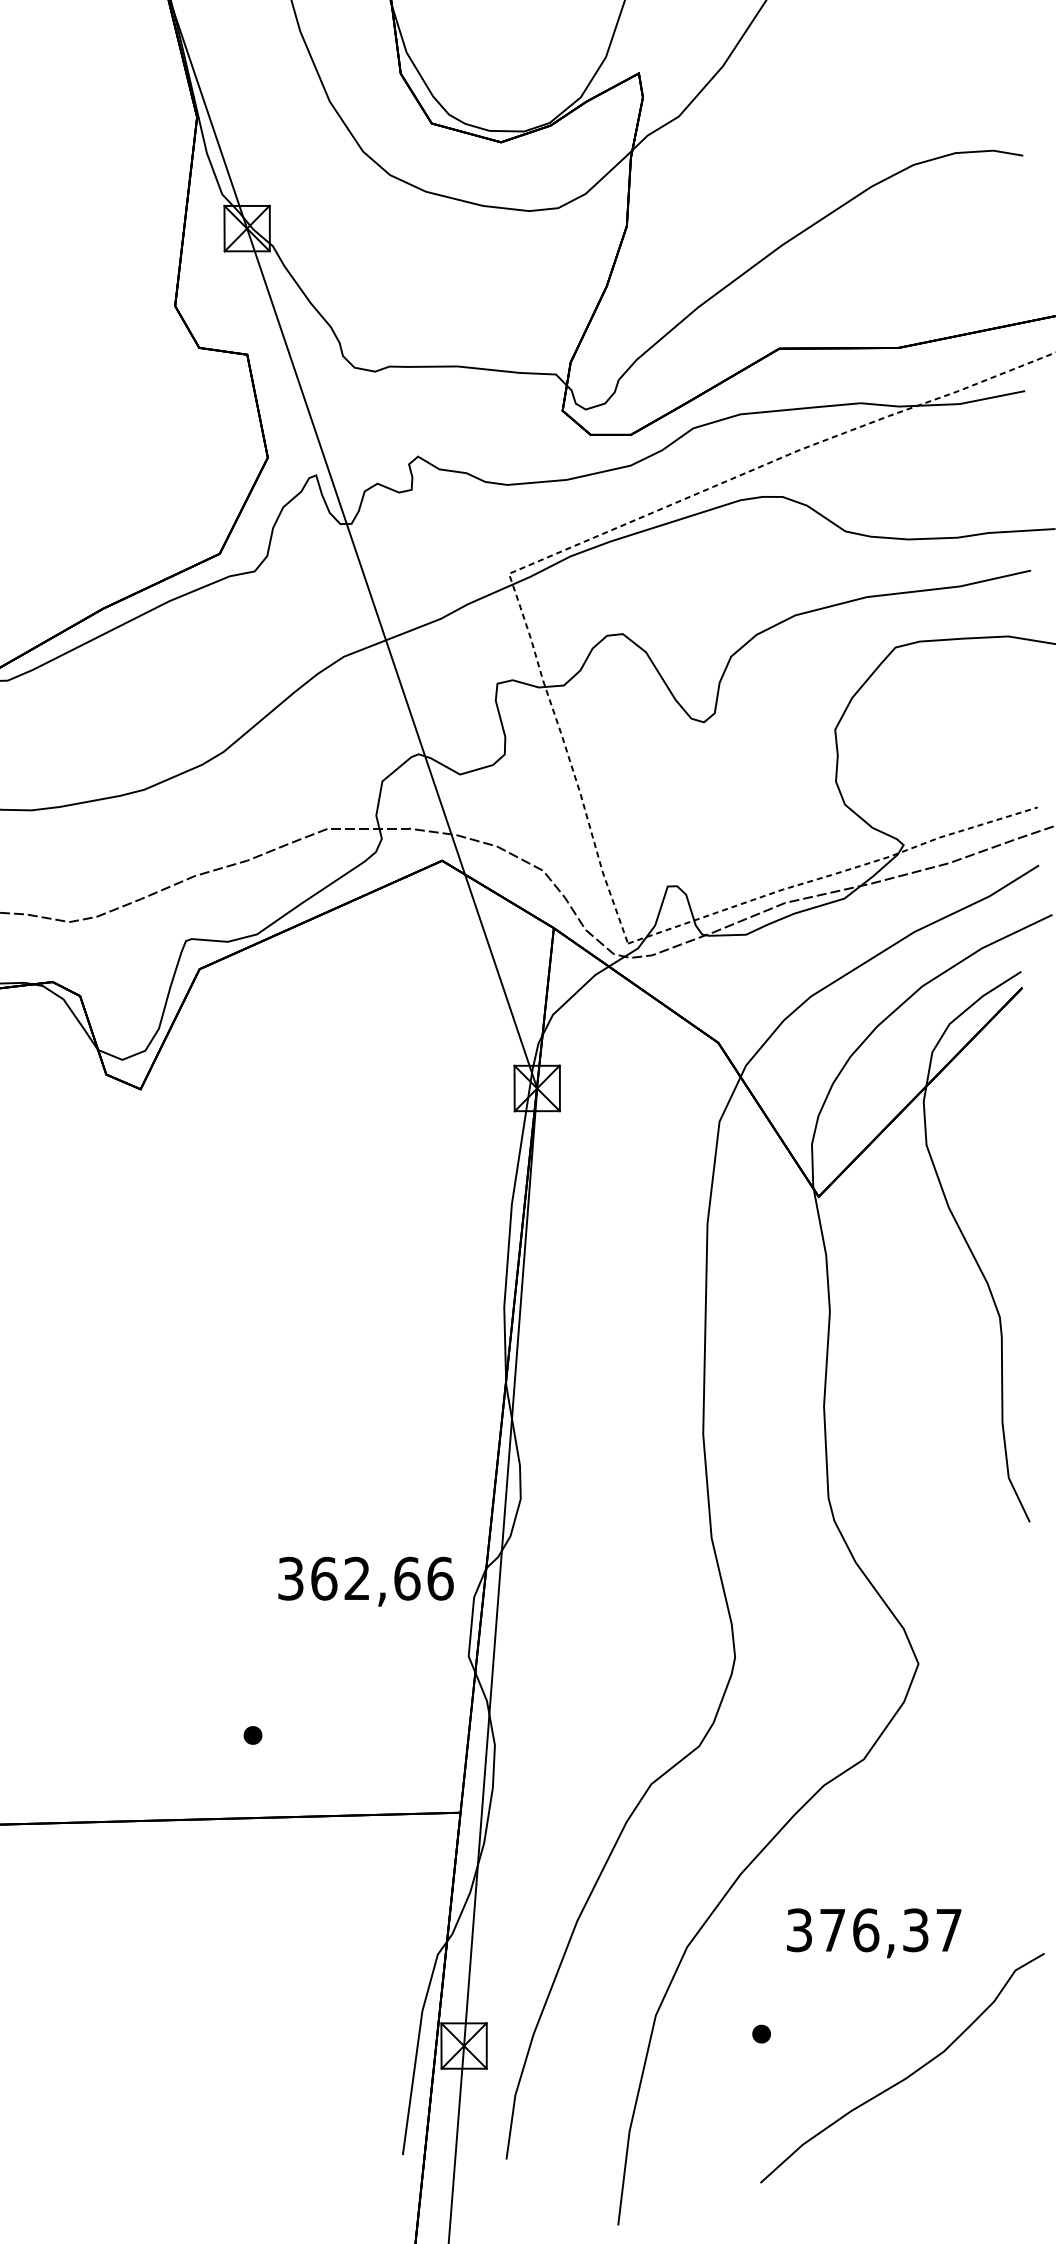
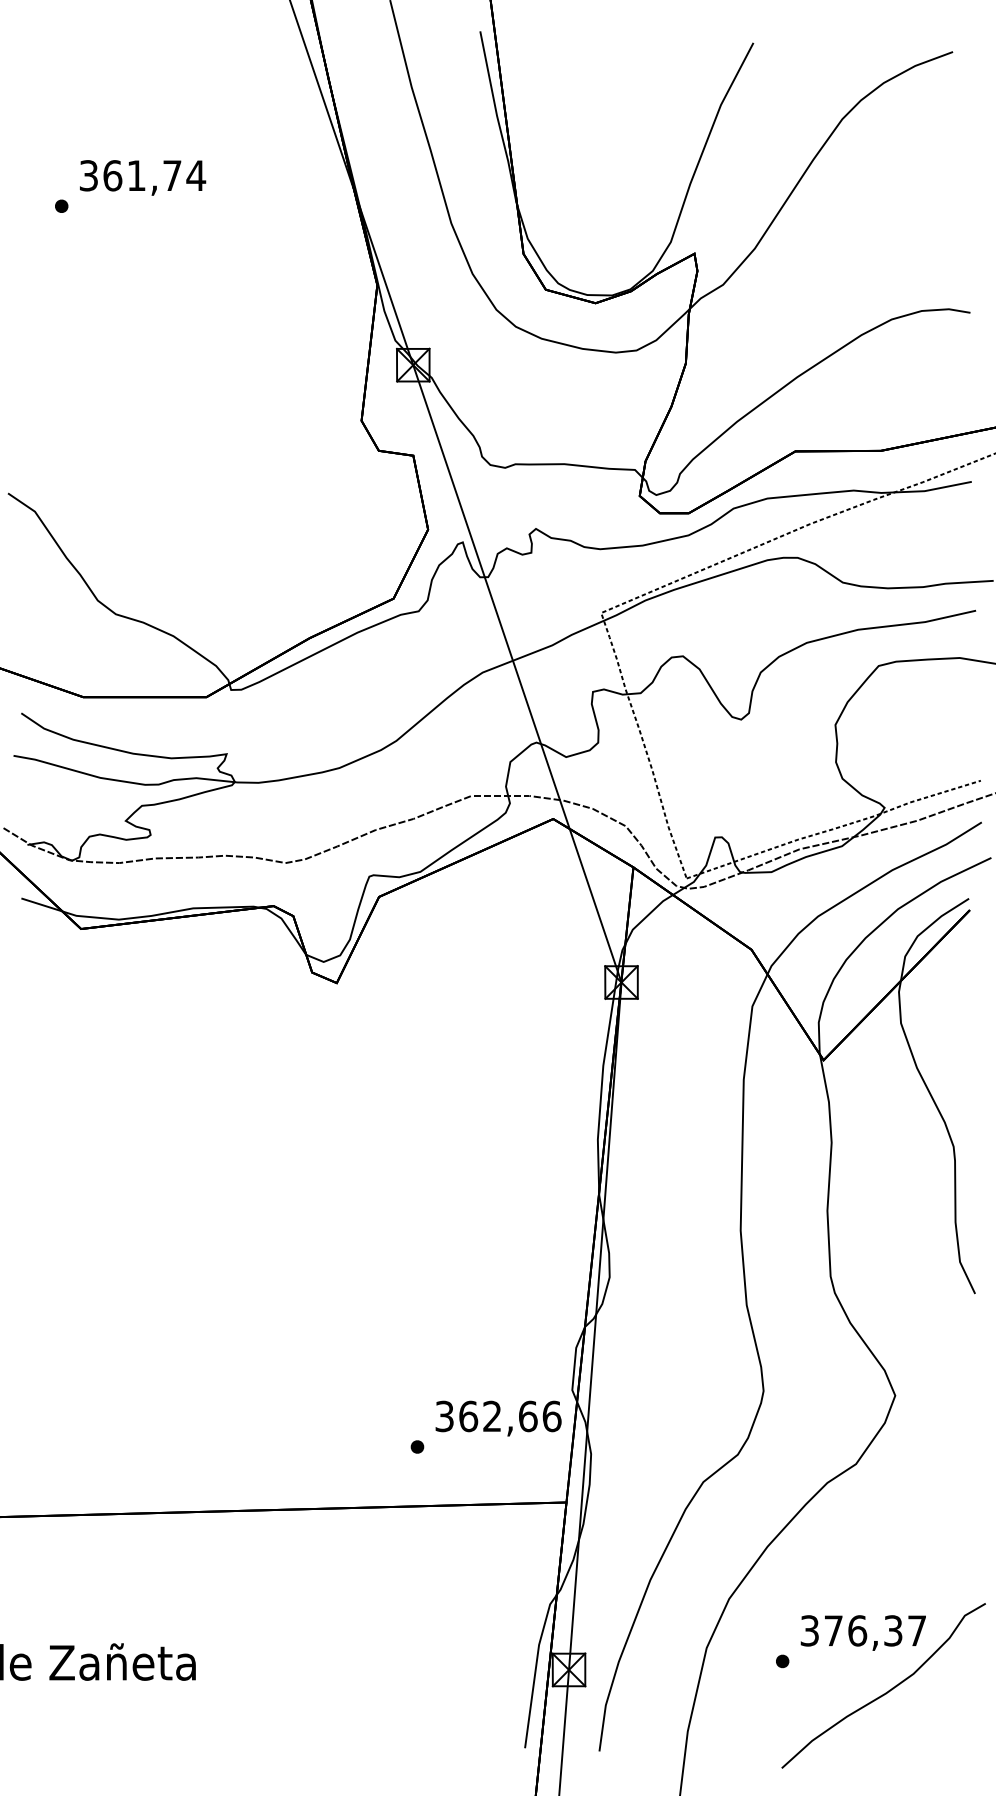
text: (365, 1581) -> (498, 1418), moved
text: (872, 1932) -> (862, 1632), moved

